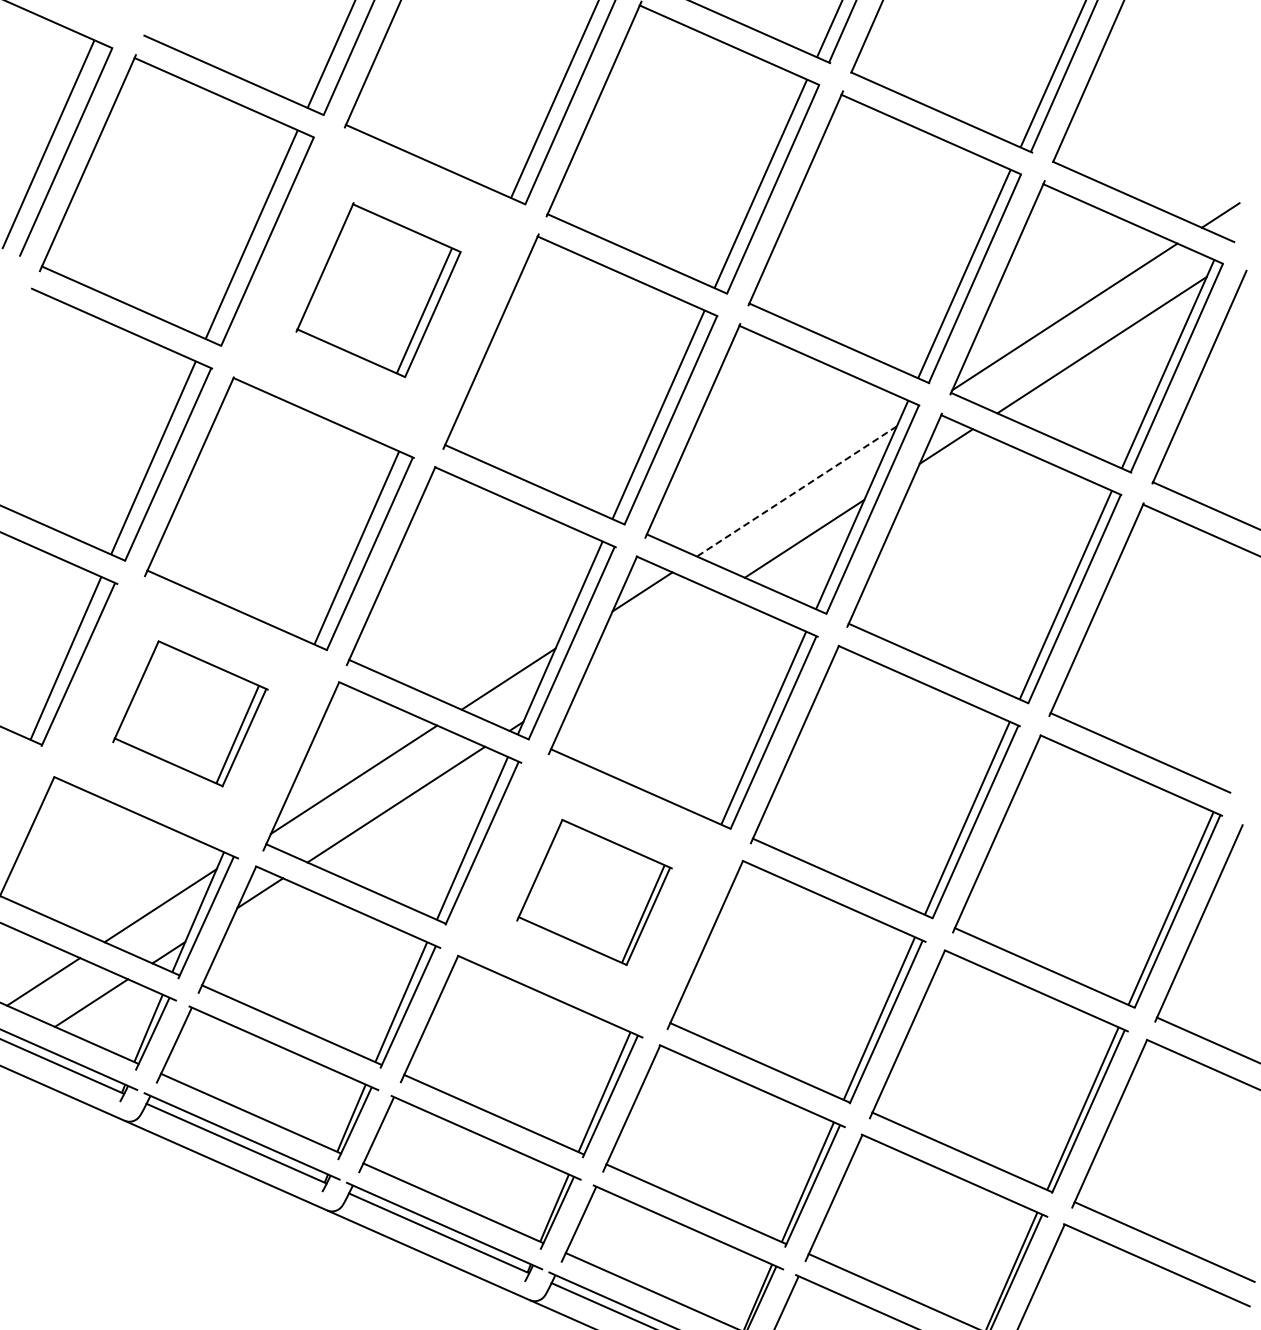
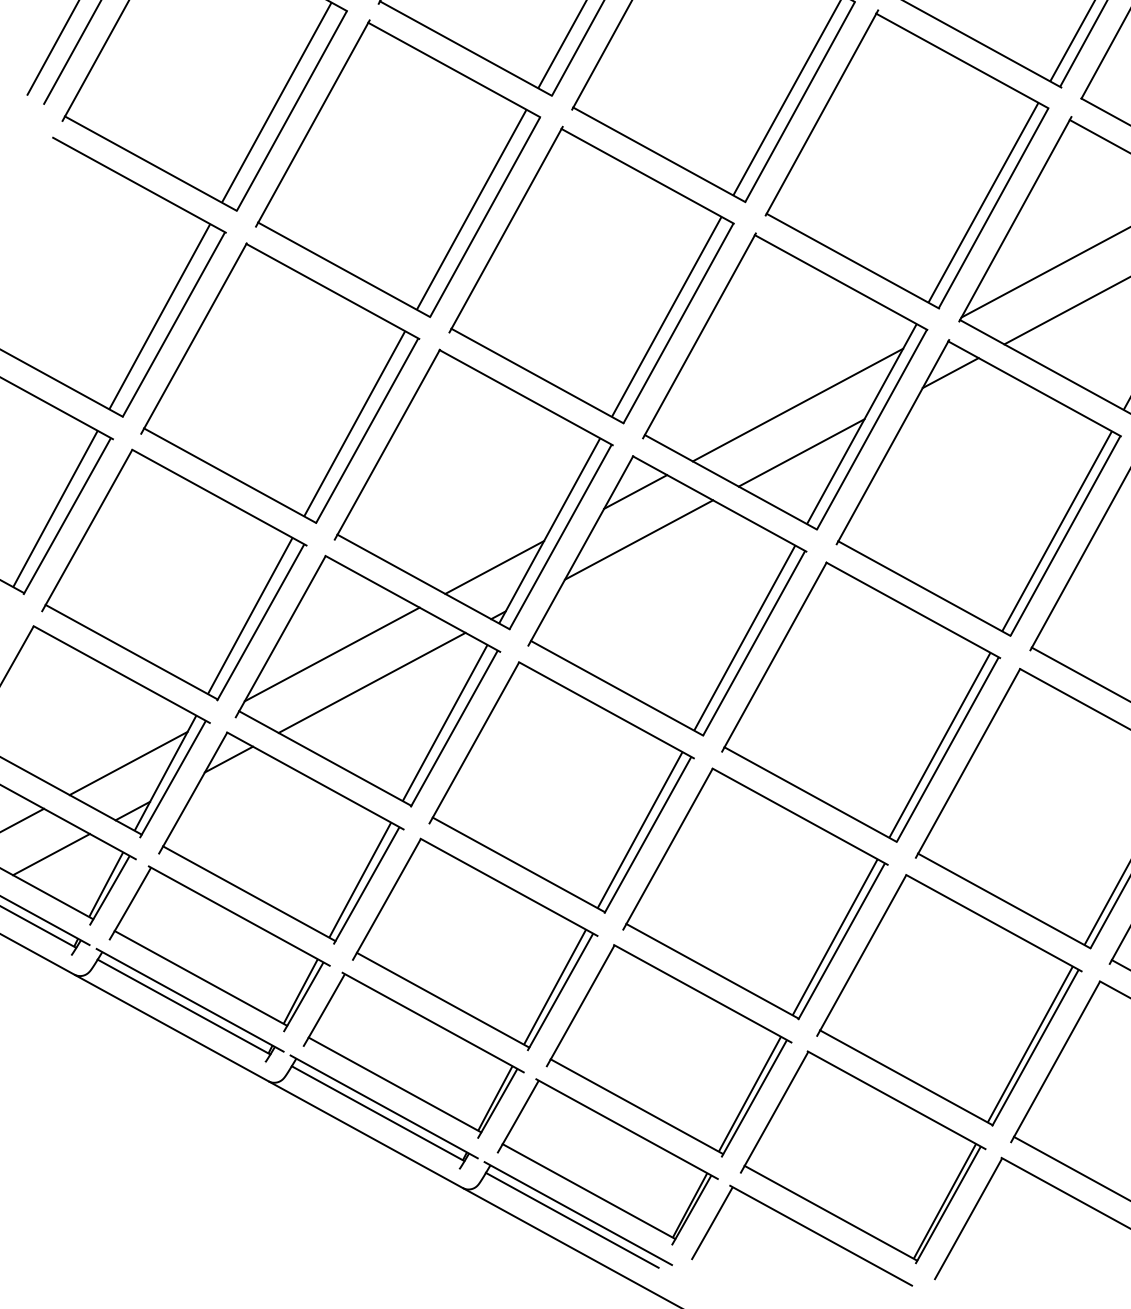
part: (378, 289) -> (398, 168), size x1.67
line: (796, 491) -> (797, 405), dashed -> solid
line: (649, 639) -> (638, 539), added
part: (190, 713) -> (174, 574), size x1.67
part: (594, 892) -> (562, 787), size x1.67

